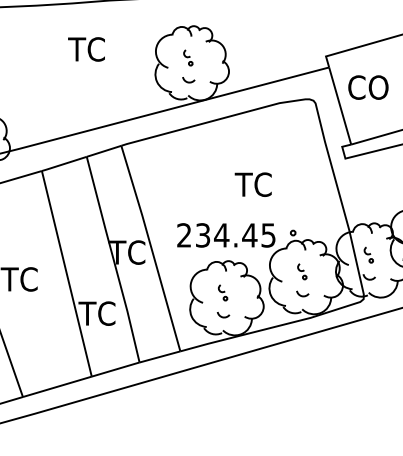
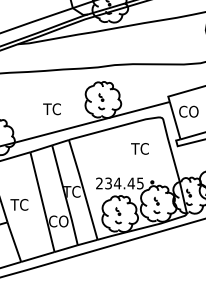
text: (85, 49) -> (51, 109), moved
text: (252, 183) -> (139, 148), moved
text: (99, 313) -> (58, 221), TC -> CO

